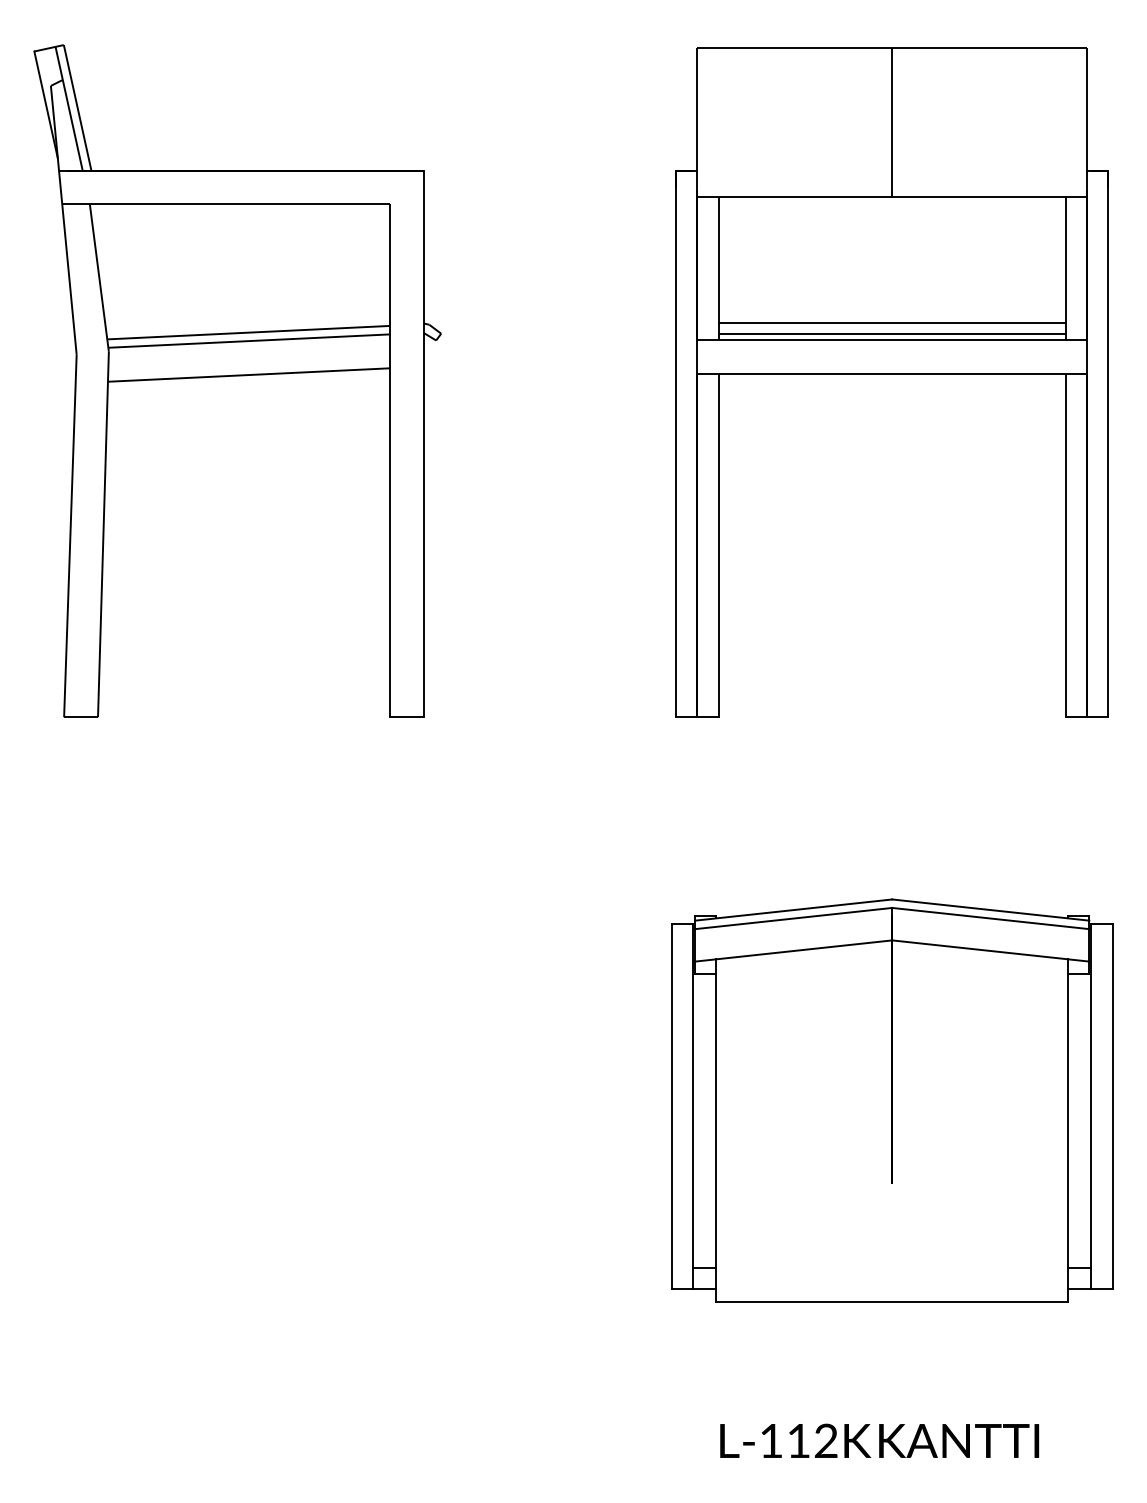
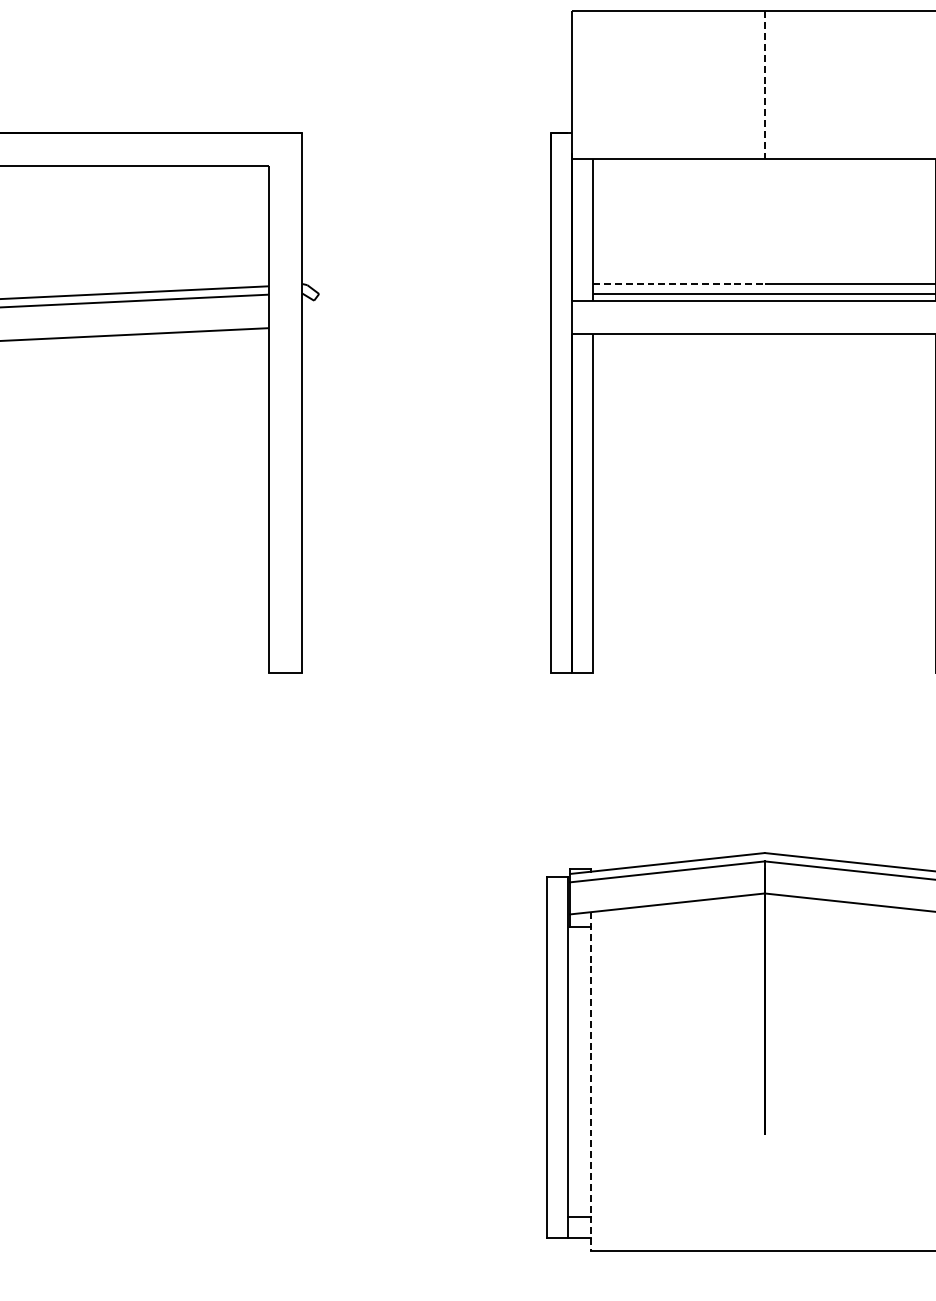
line: (892, 122) -> (765, 85), solid -> dashed
line: (805, 323) -> (679, 283), solid -> dashed
line: (716, 1131) -> (591, 1082), solid -> dashed

